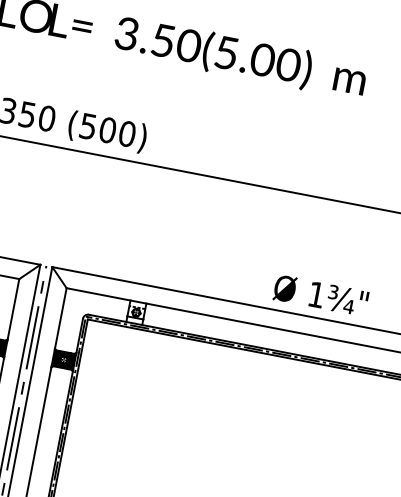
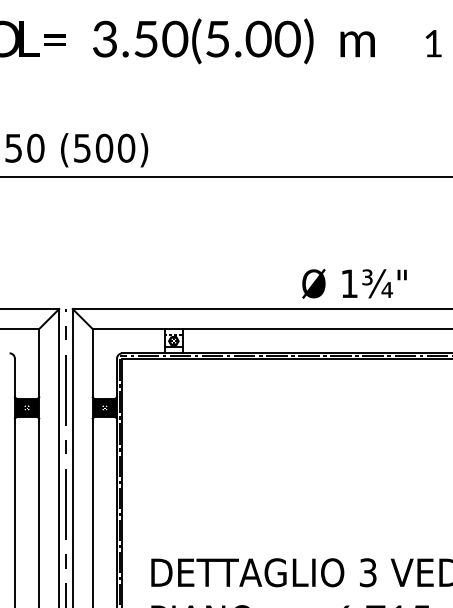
text: (321, 295) -> (354, 283), moved

